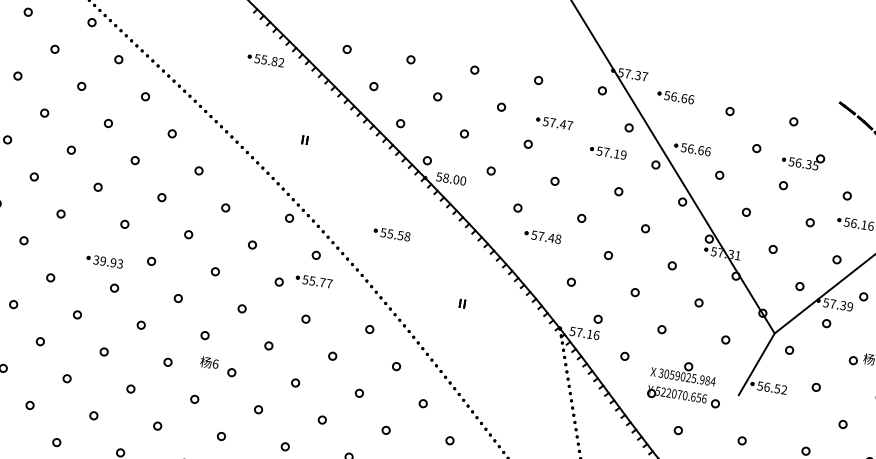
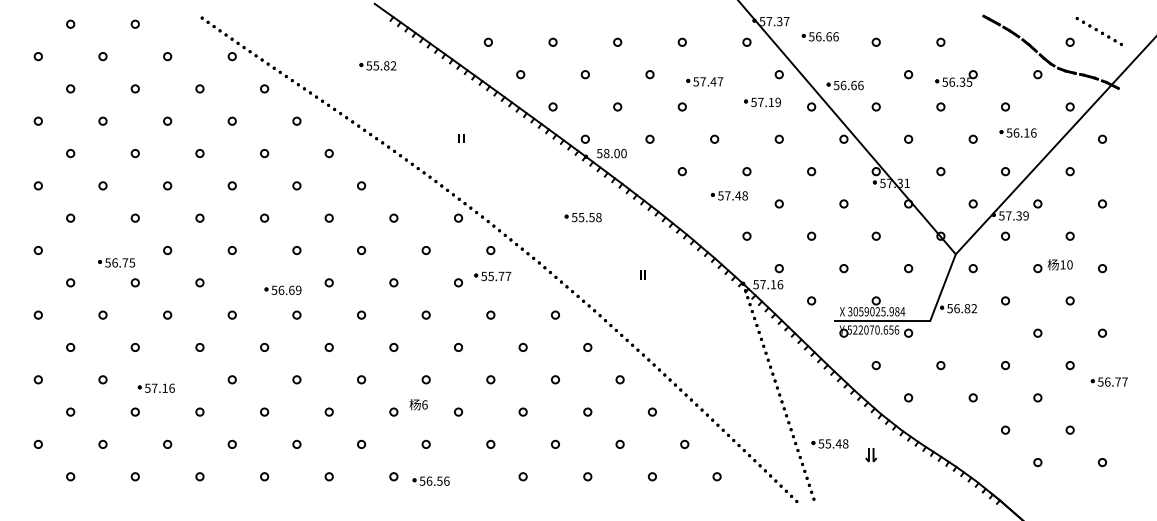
part: (265, 59) -> (377, 65), moved
part: (391, 234) -> (582, 217), moved
part: (542, 236) -> (729, 195), moved
text: (108, 261) -> (286, 289), 39.93 -> 56.69
text: (209, 362) -> (418, 404), moved
line: (691, 387) -> (882, 320), added
text: (777, 388) -> (967, 308), 56.52 -> 56.82

